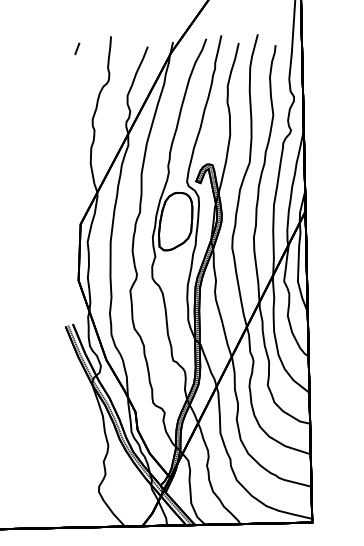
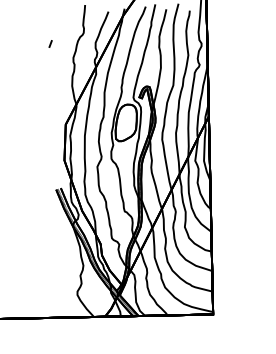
line: (77, 48) -> (50, 43), moved

